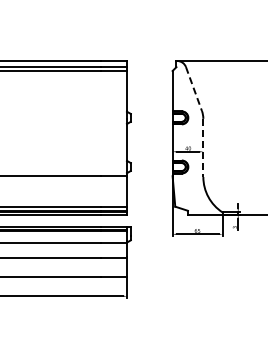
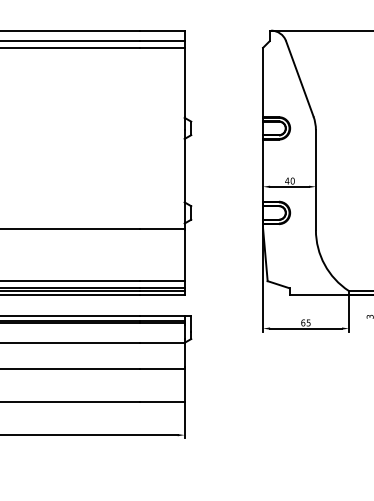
line: (194, 89) -> (300, 79), dashed -> solid
line: (203, 148) -> (316, 181), dashed -> solid

